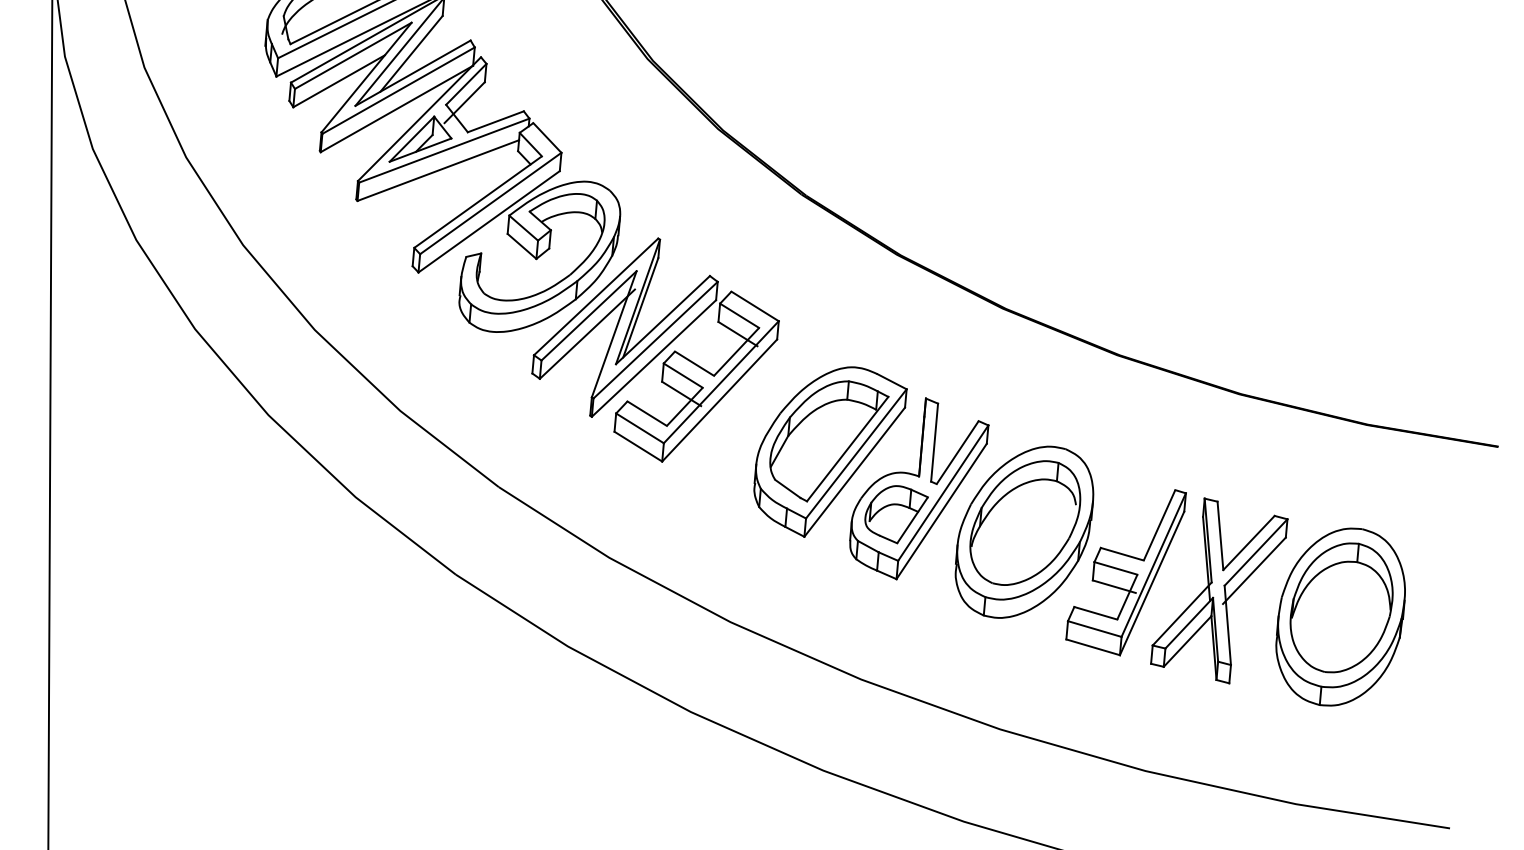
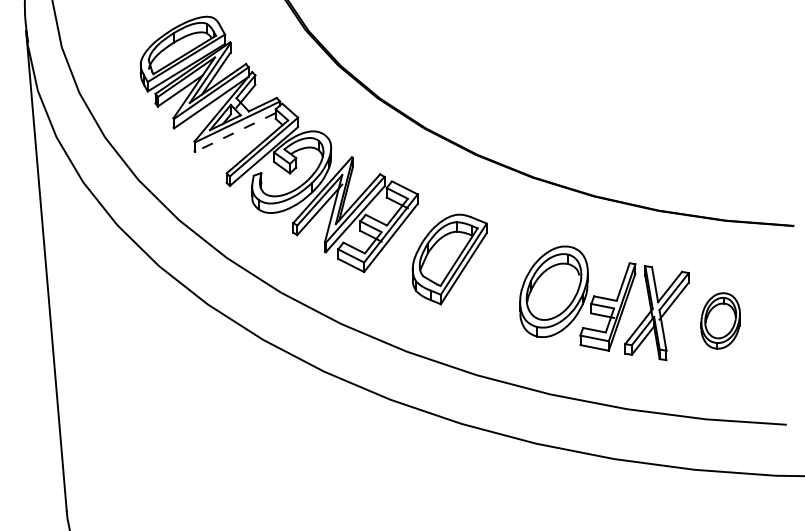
line: (438, 170) -> (235, 132), solid -> dashed
part: (918, 489) -> (497, 274), removed
part: (1340, 616) -> (720, 320), size x0.6

